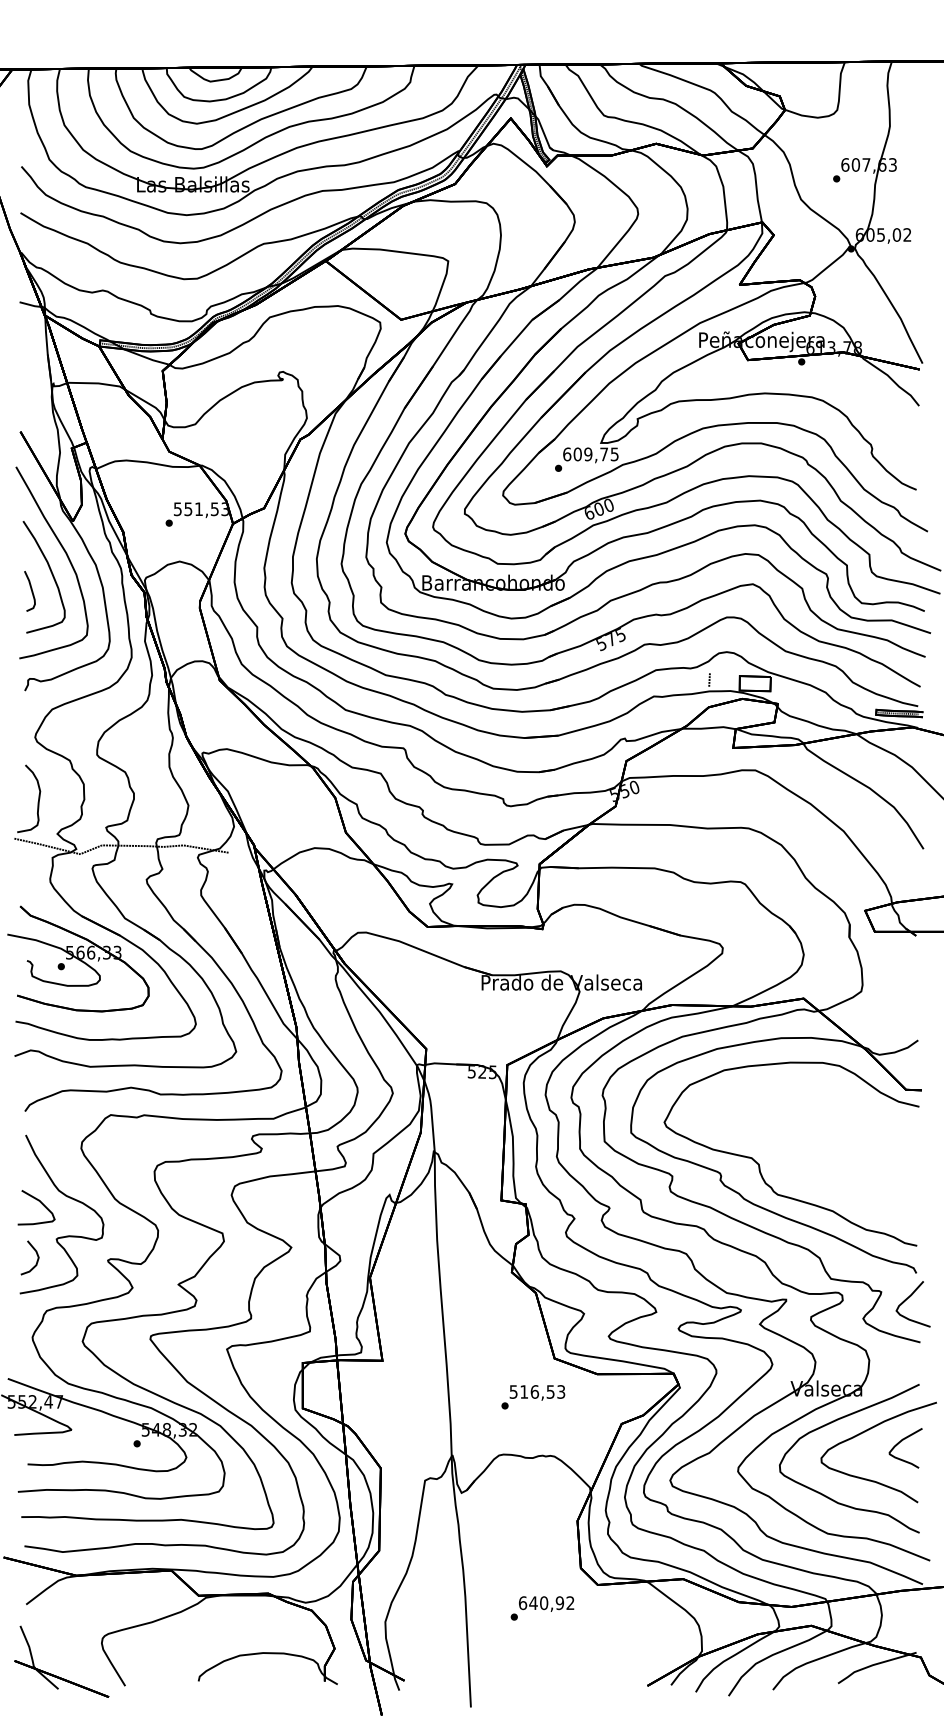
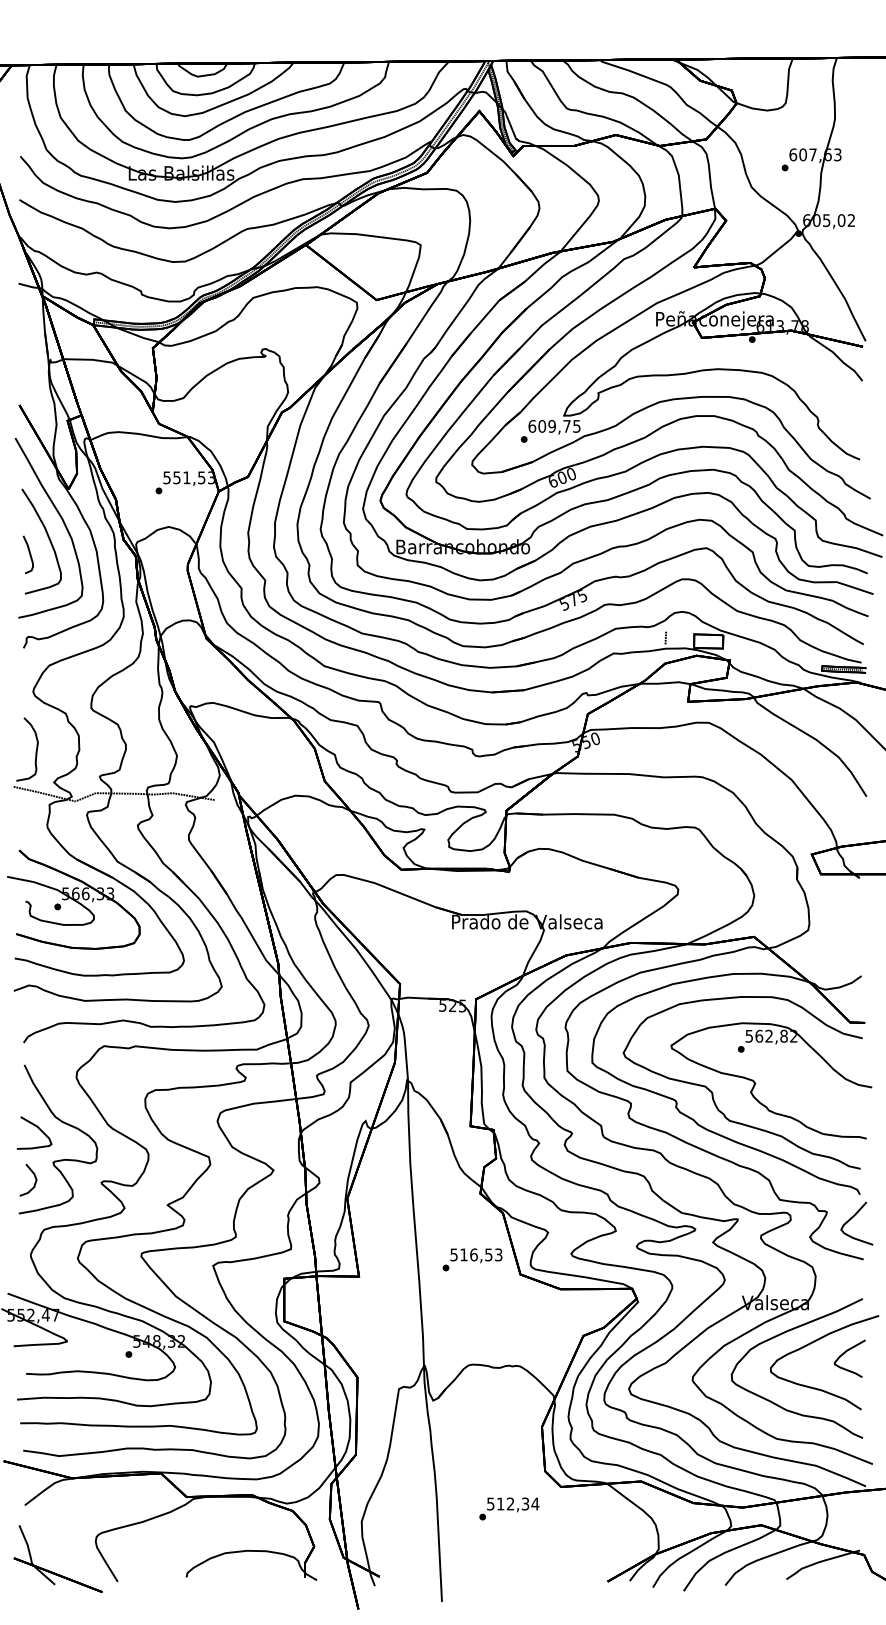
part: (806, 1154) -> (756, 1083), added
text: (533, 1396) -> (472, 1259), moved
text: (547, 1602) -> (513, 1503), 640,92 -> 512,34

